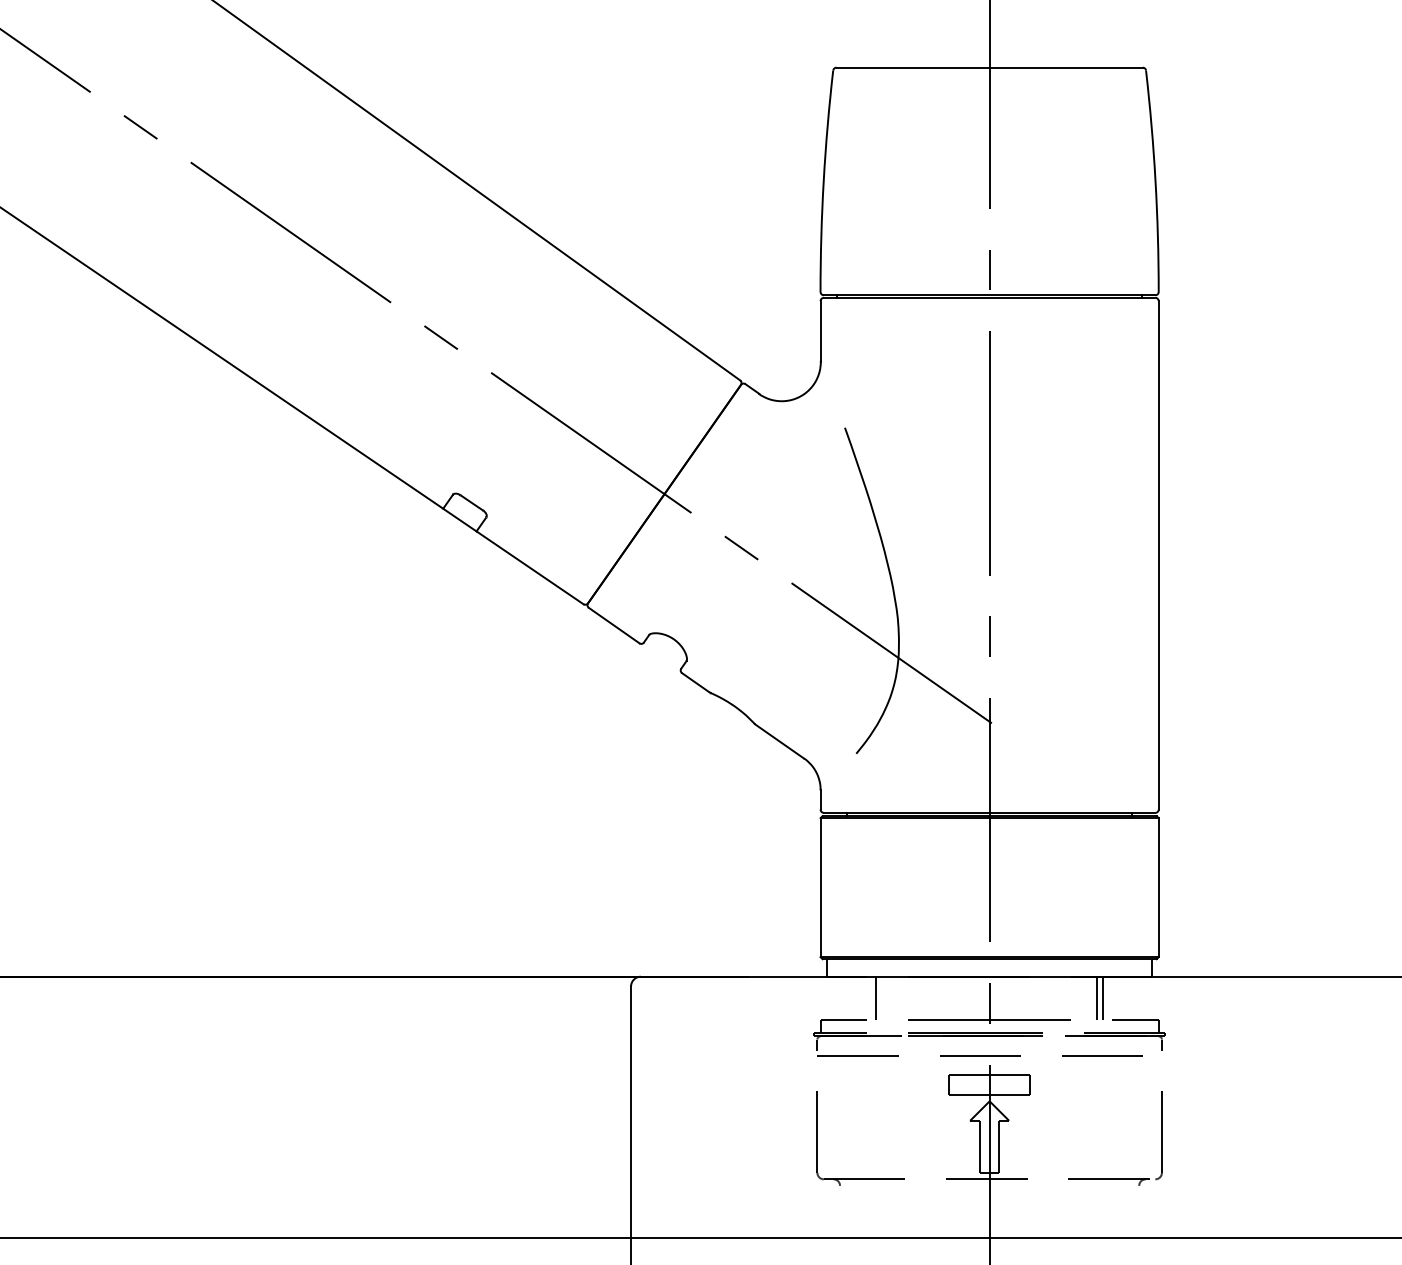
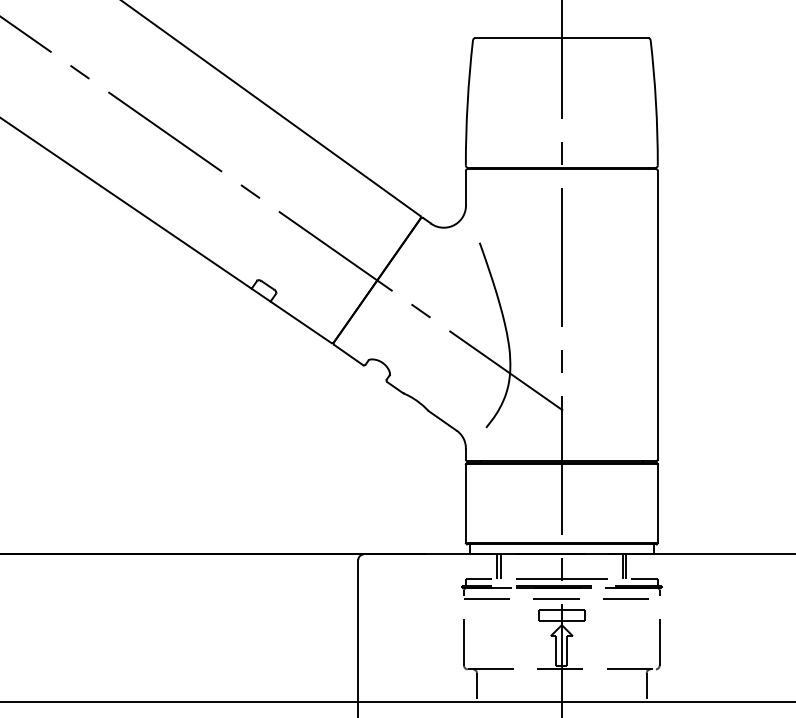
line: (883, 998) -> (501, 566), added
line: (839, 1207) -> (476, 685), added
line: (1138, 1207) -> (646, 685), added

